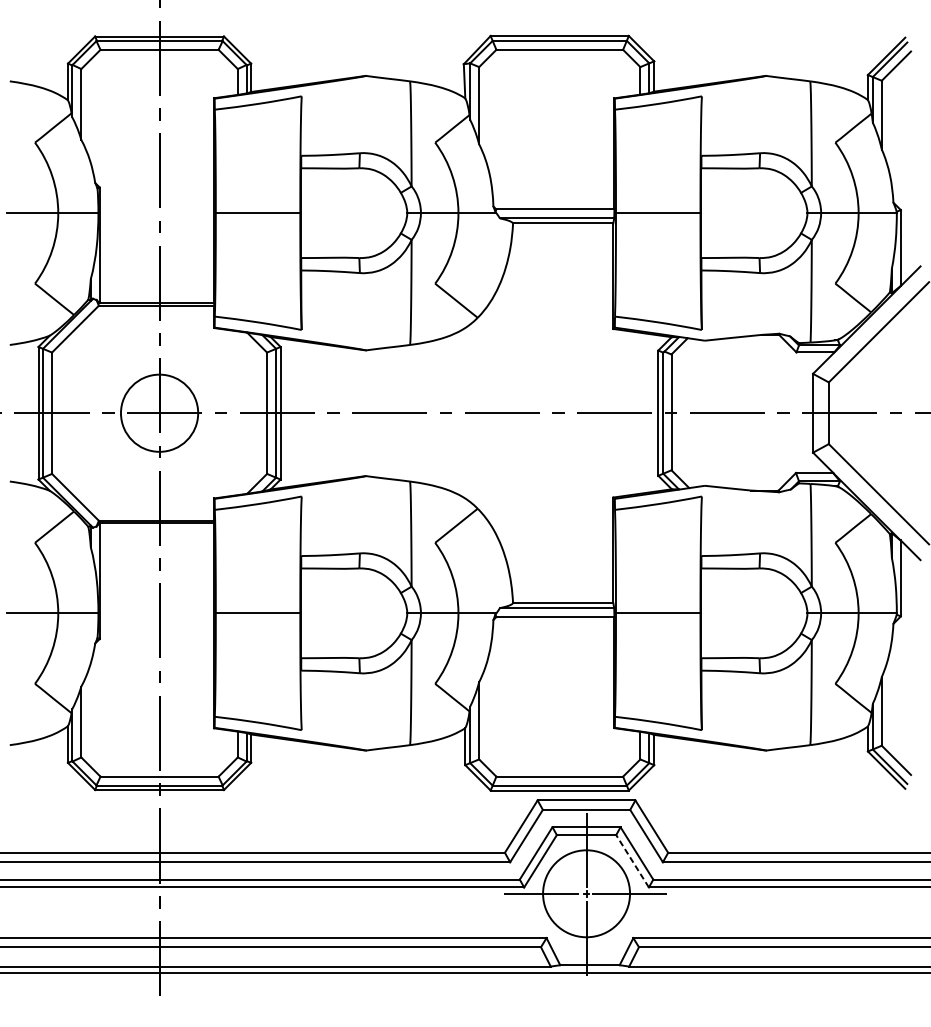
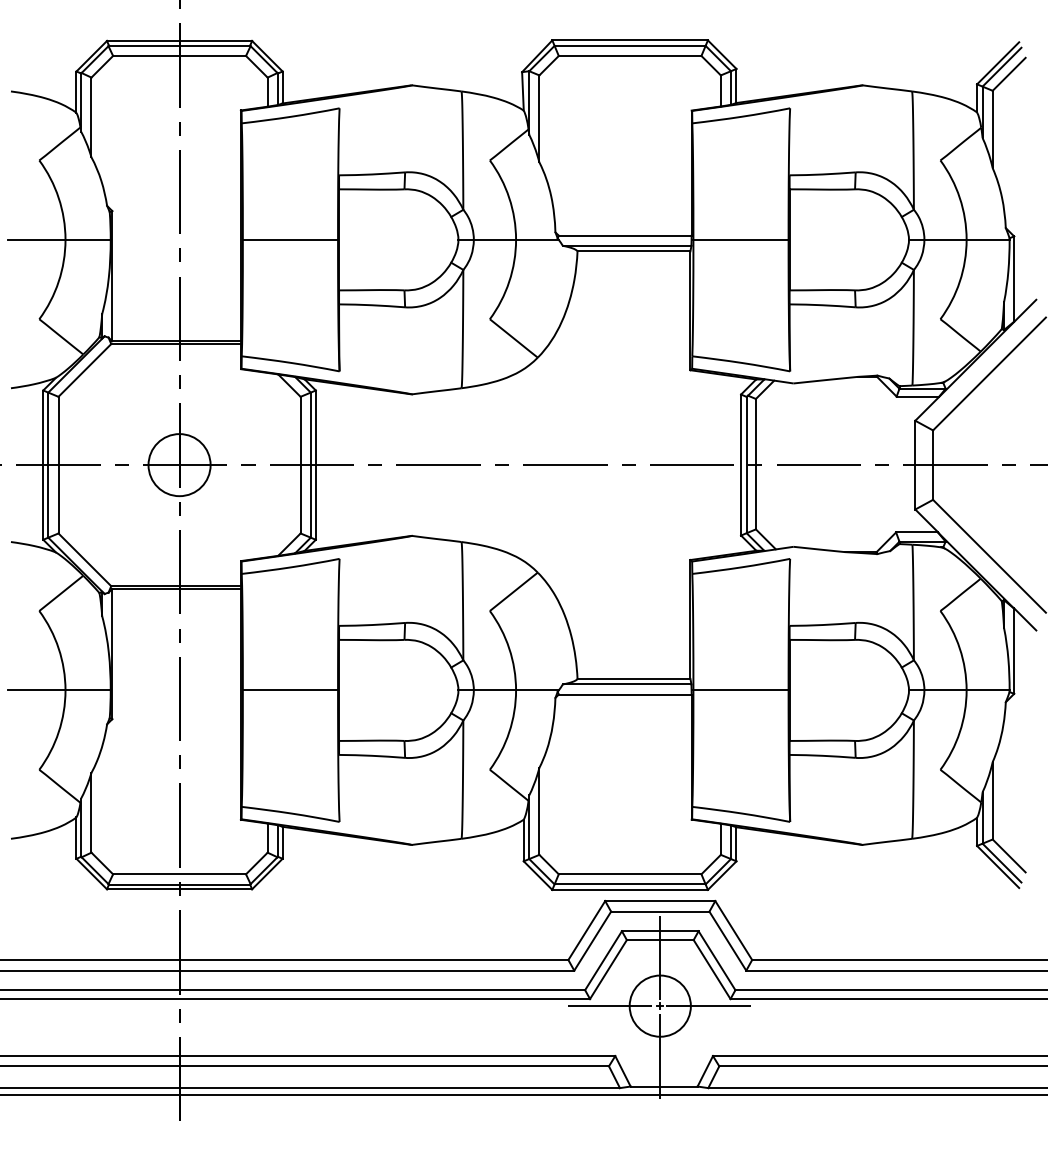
circle: (159, 413) -> (179, 465), size x0.71
line: (632, 861) -> (712, 969), dashed -> solid
circle: (585, 893) -> (659, 1005), size x0.62

